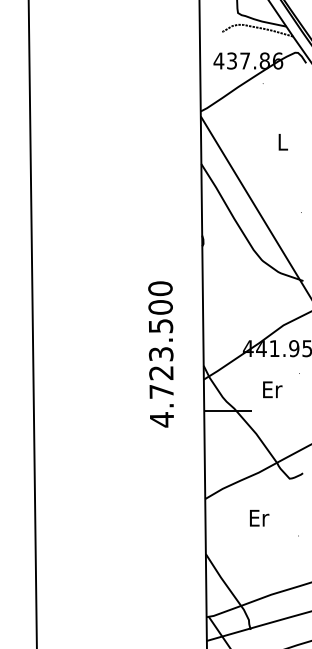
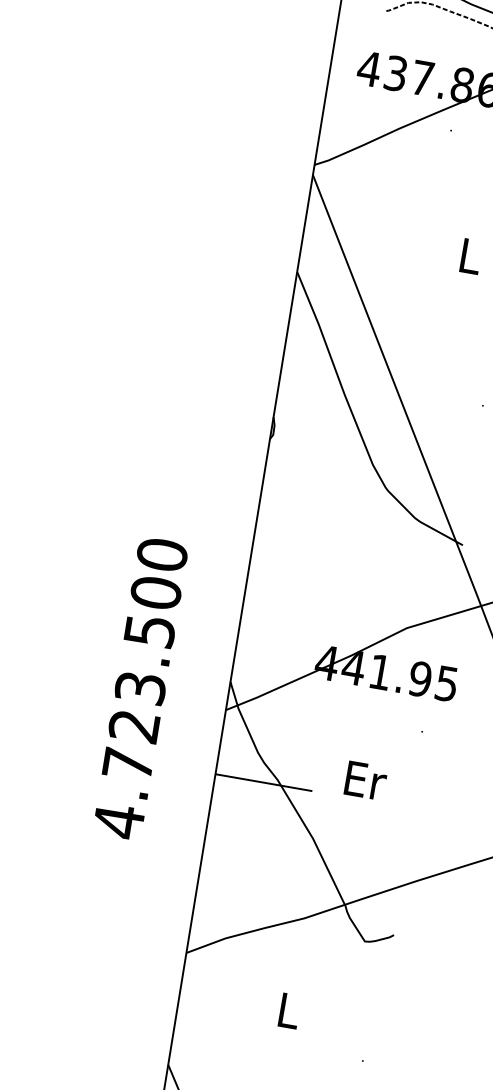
text: (160, 354) -> (139, 688), moved
text: (272, 389) -> (365, 780), moved
text: (259, 517) -> (289, 1009), Er -> L

